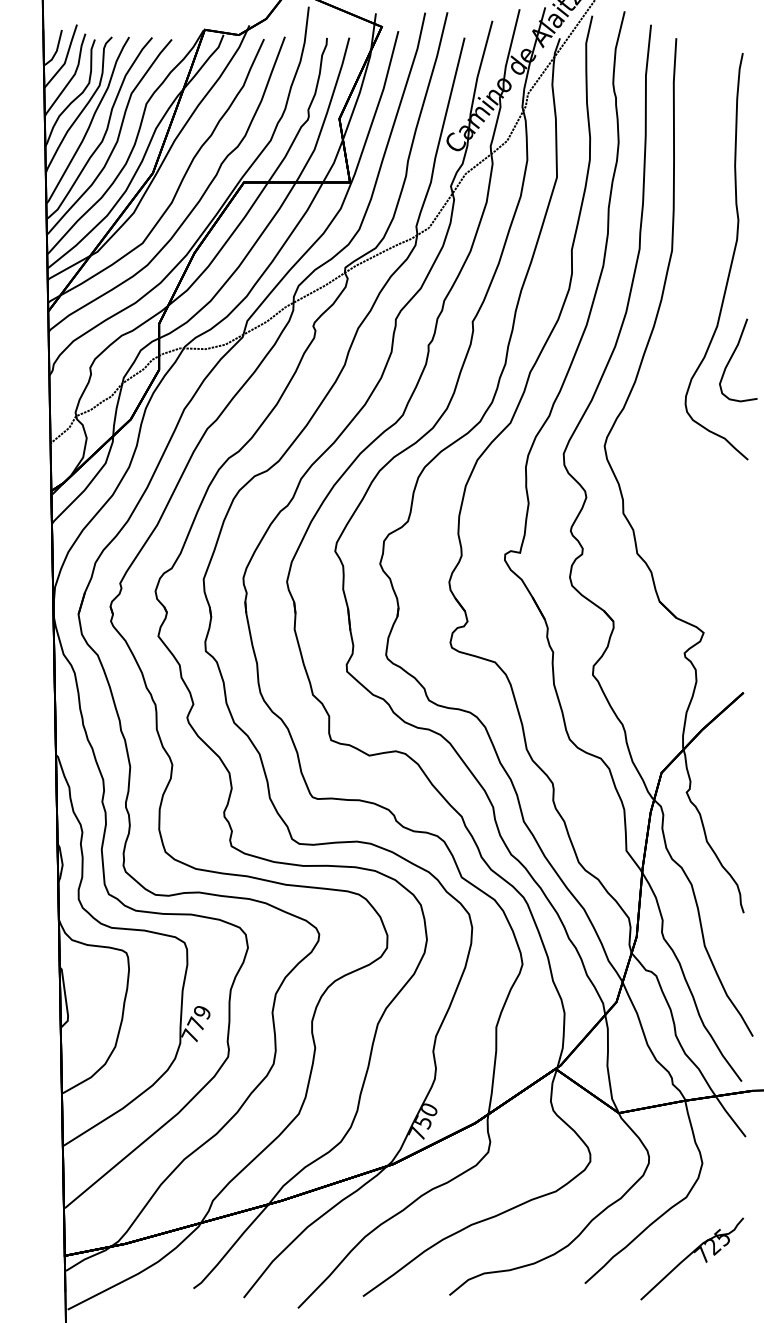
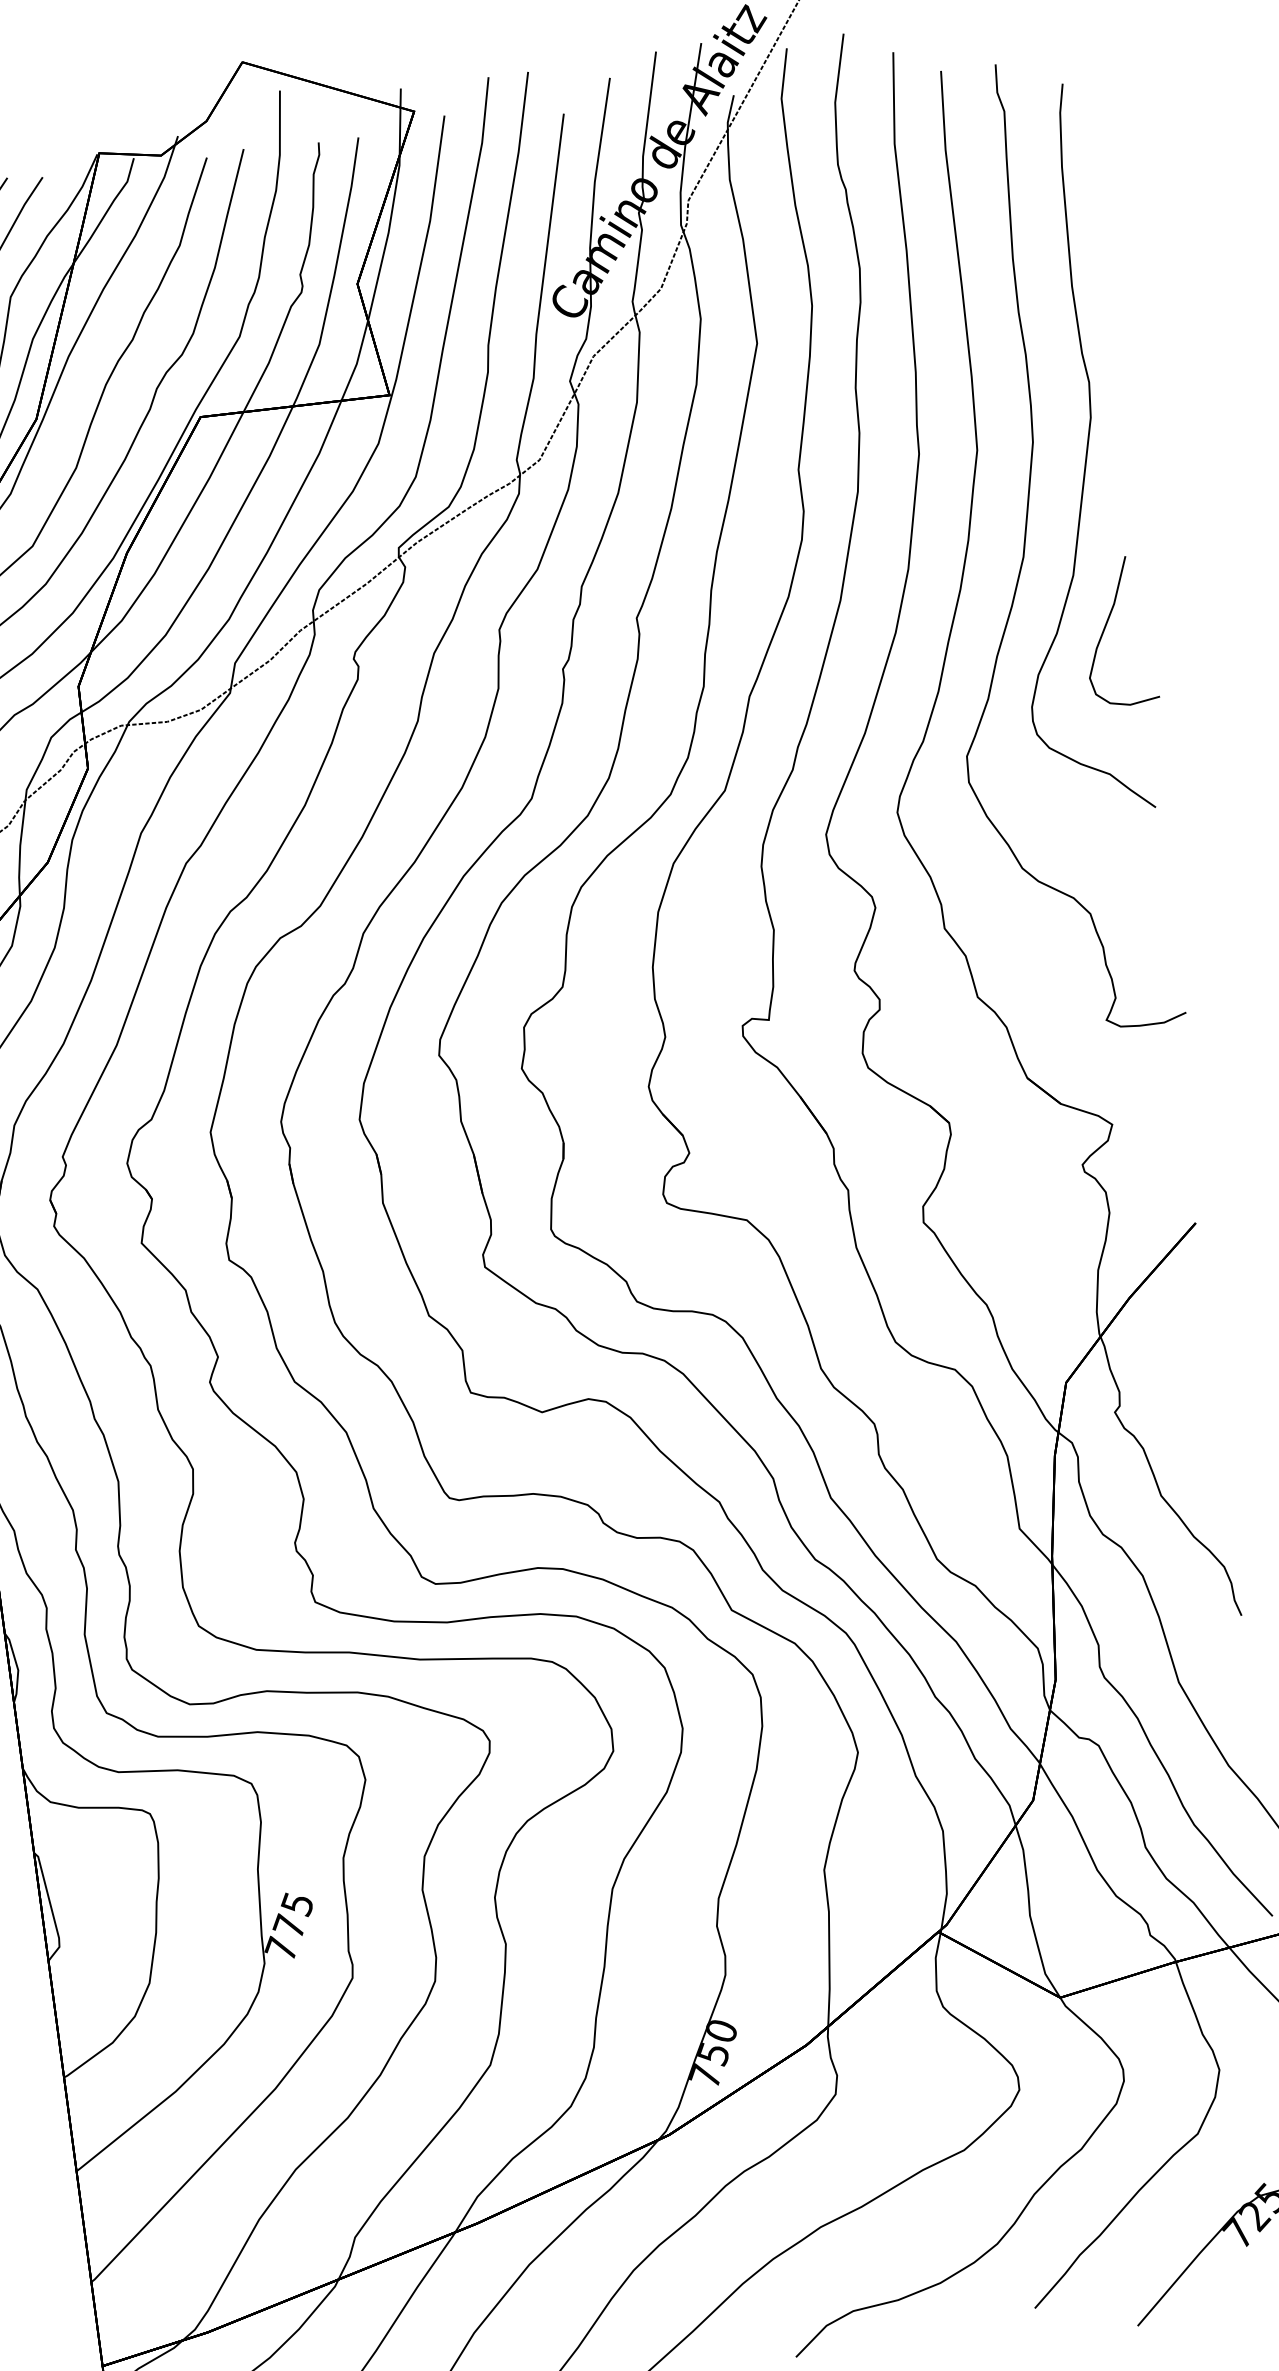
curve: (693, 306) -> (1026, 545), added
text: (201, 1012) -> (295, 1904), 779 -> 775

